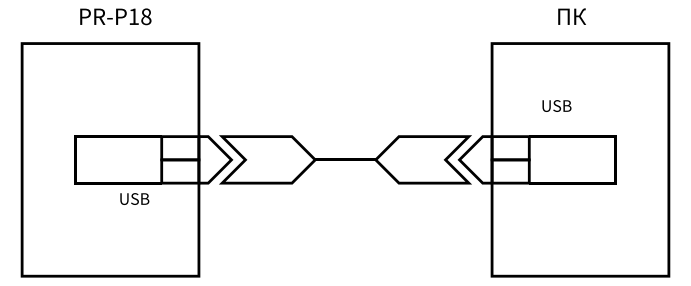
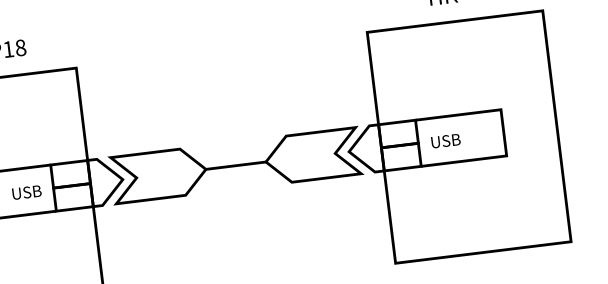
text: (556, 105) -> (445, 140), moved
text: (134, 198) -> (26, 192), moved

